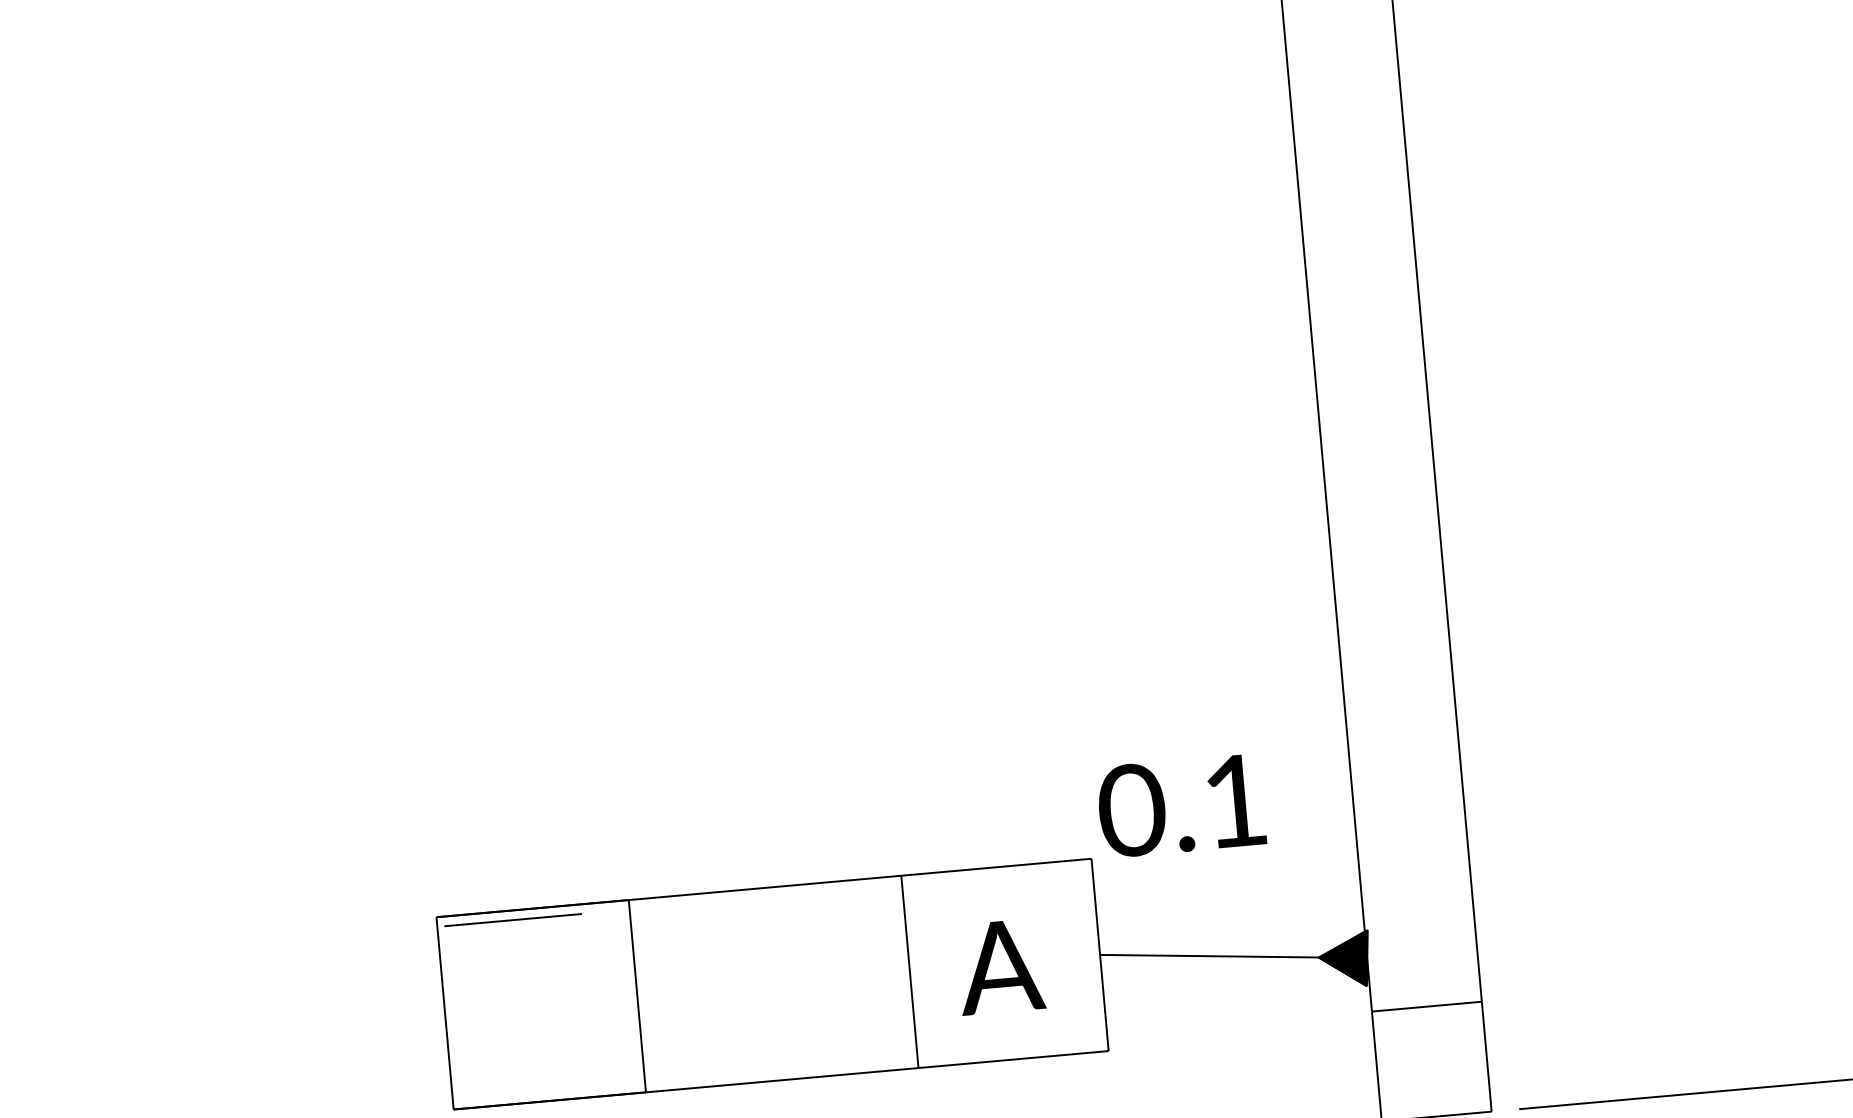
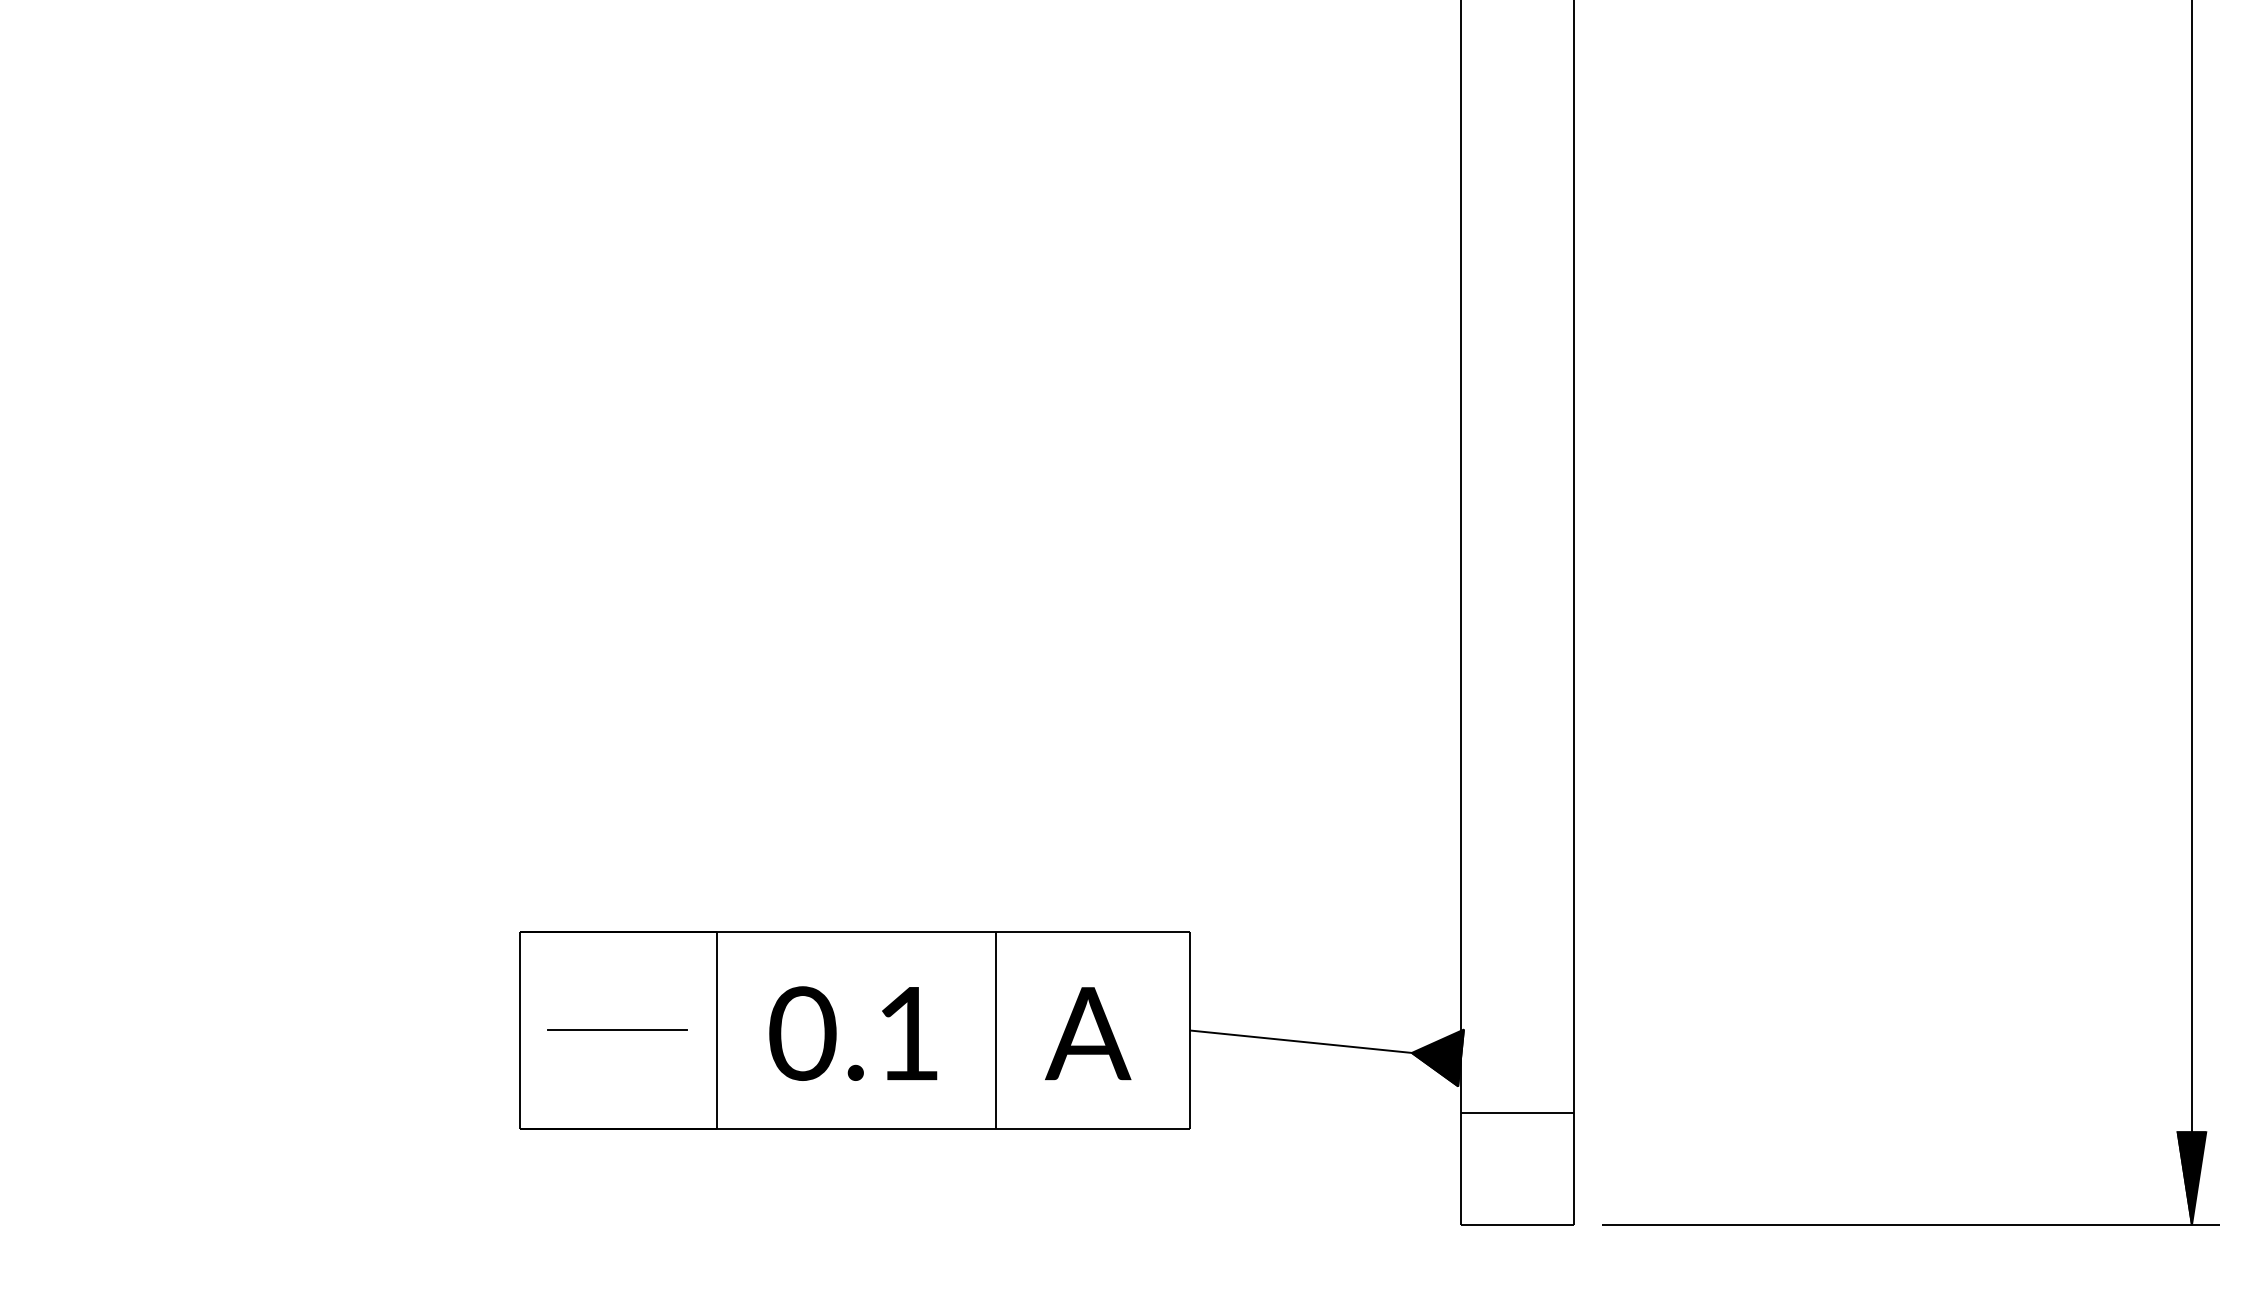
text: (1181, 805) -> (853, 1033), moved
line: (513, 919) -> (617, 1029), moved

